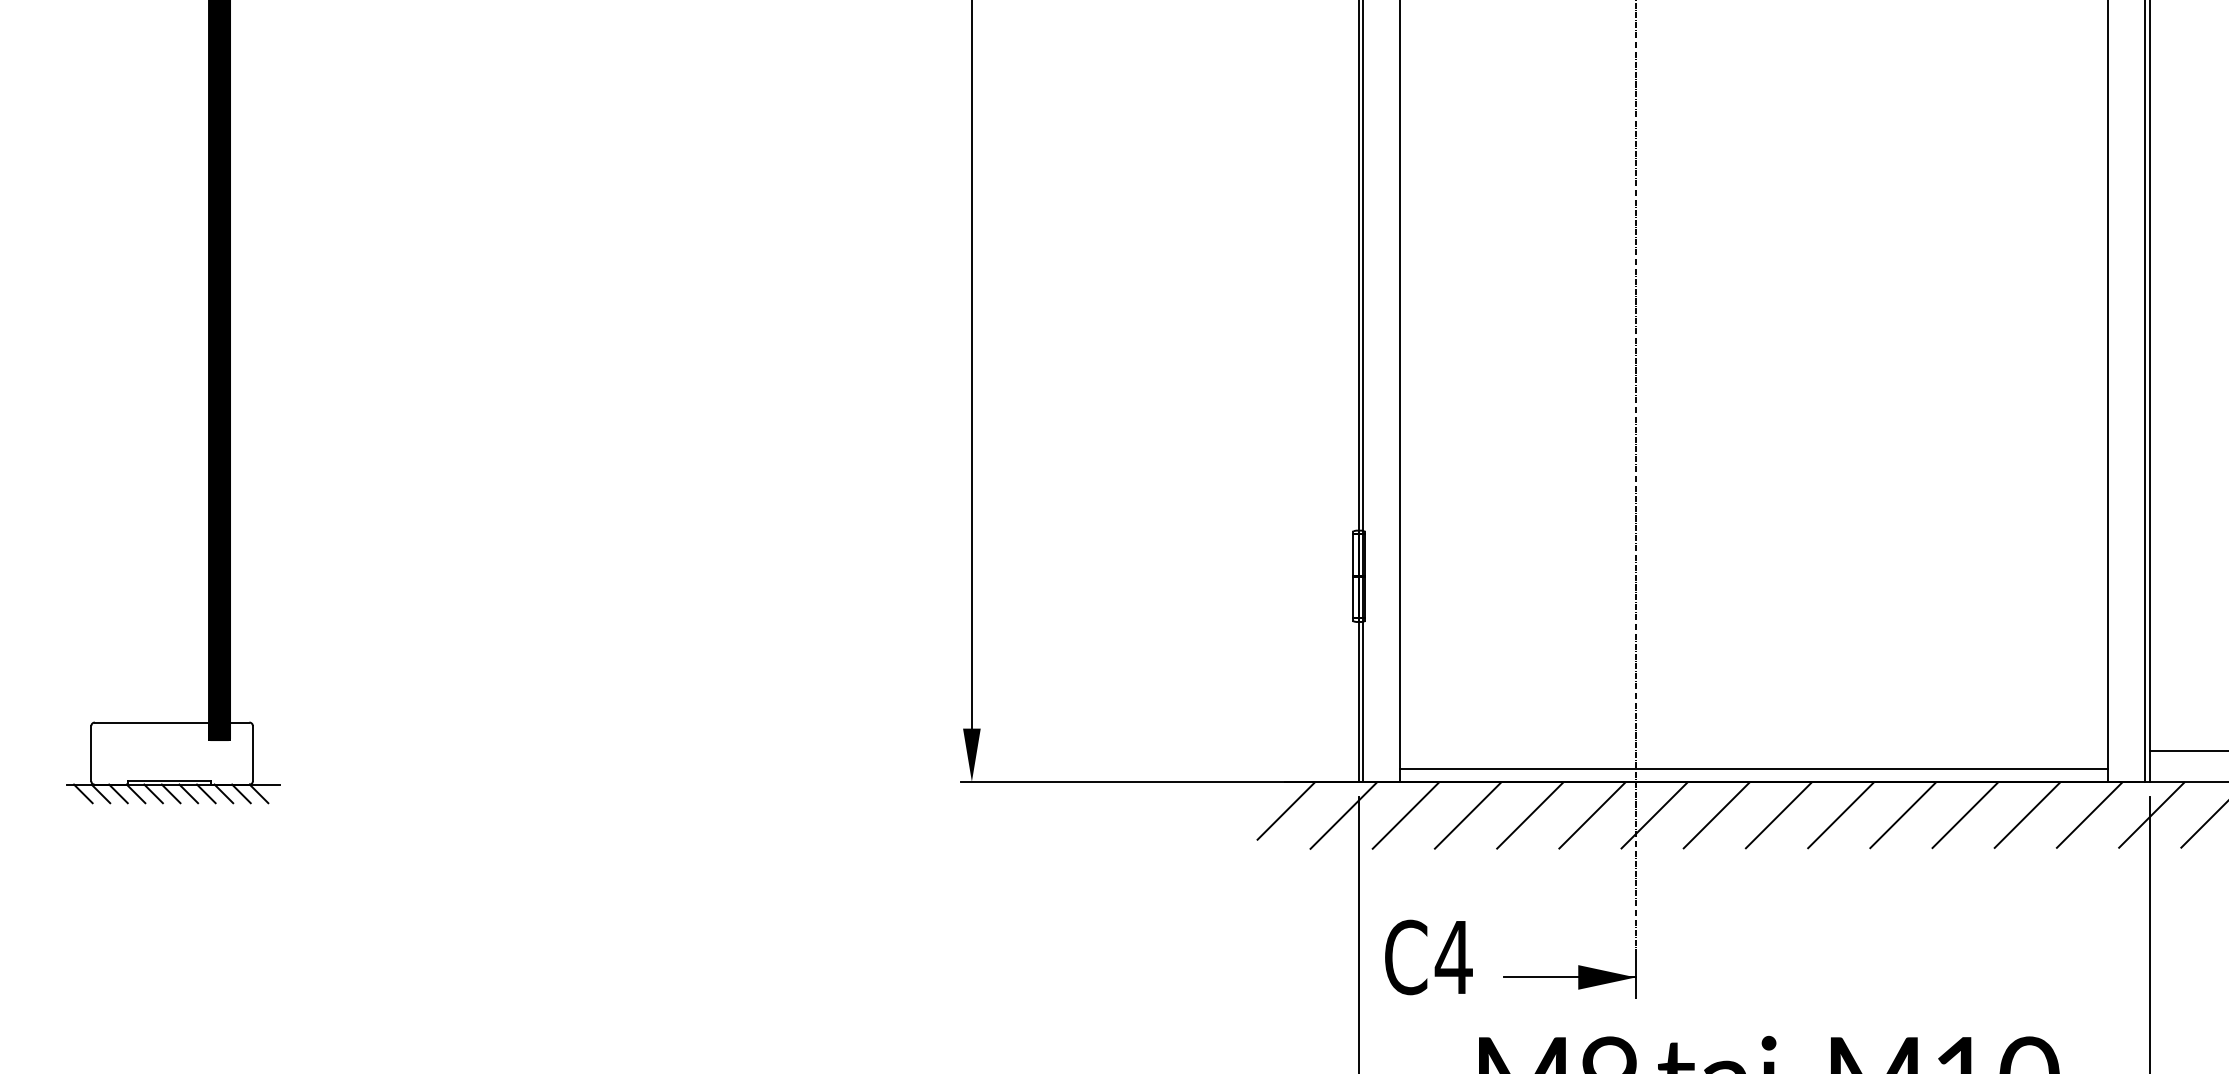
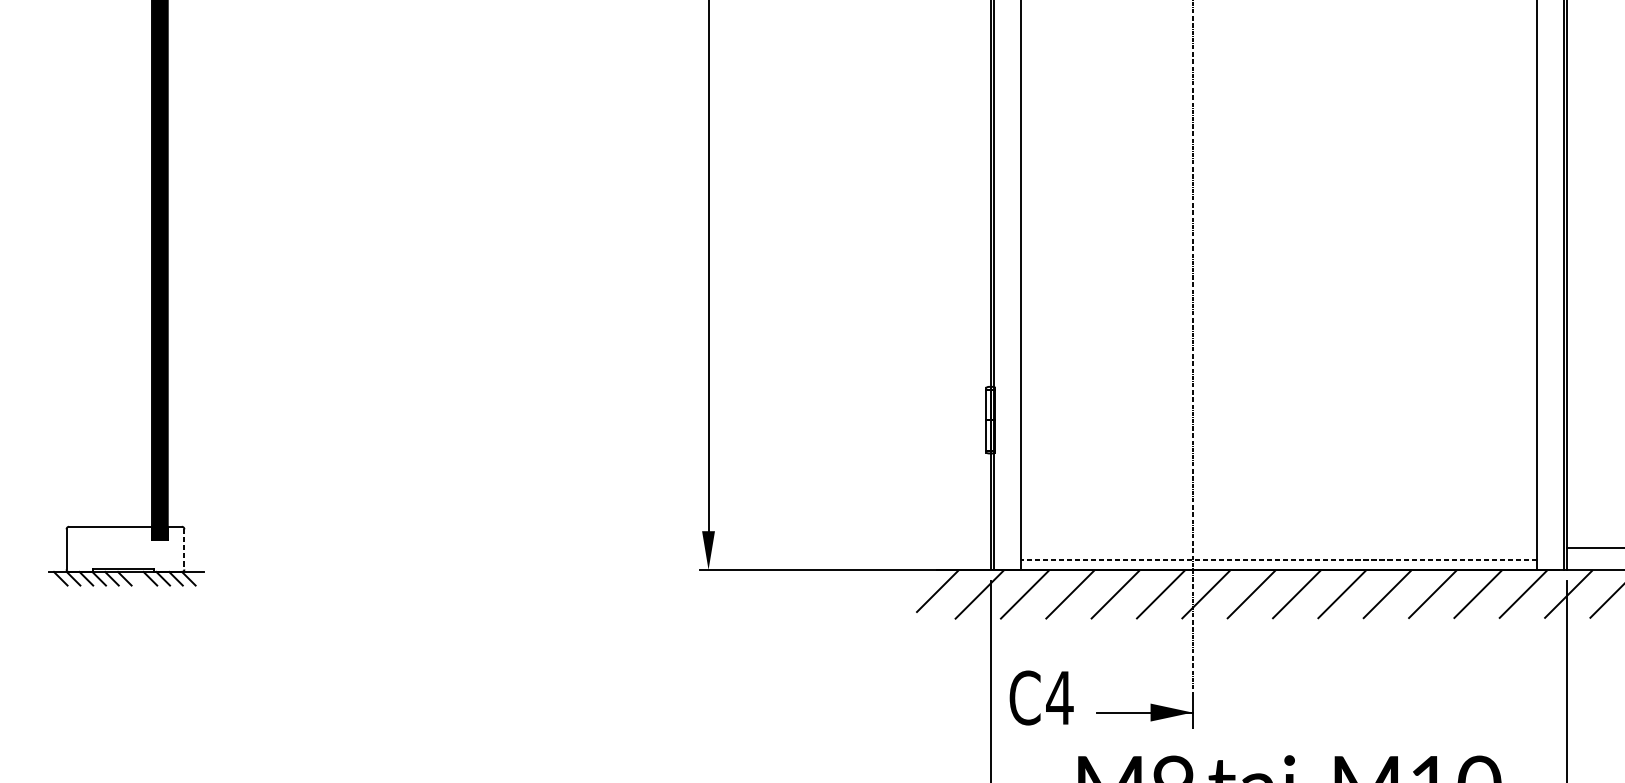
line: (252, 753) -> (184, 549), solid -> dashed
line: (1754, 768) -> (1279, 560), solid -> dashed
line: (188, 793) -> (137, 578), removed

